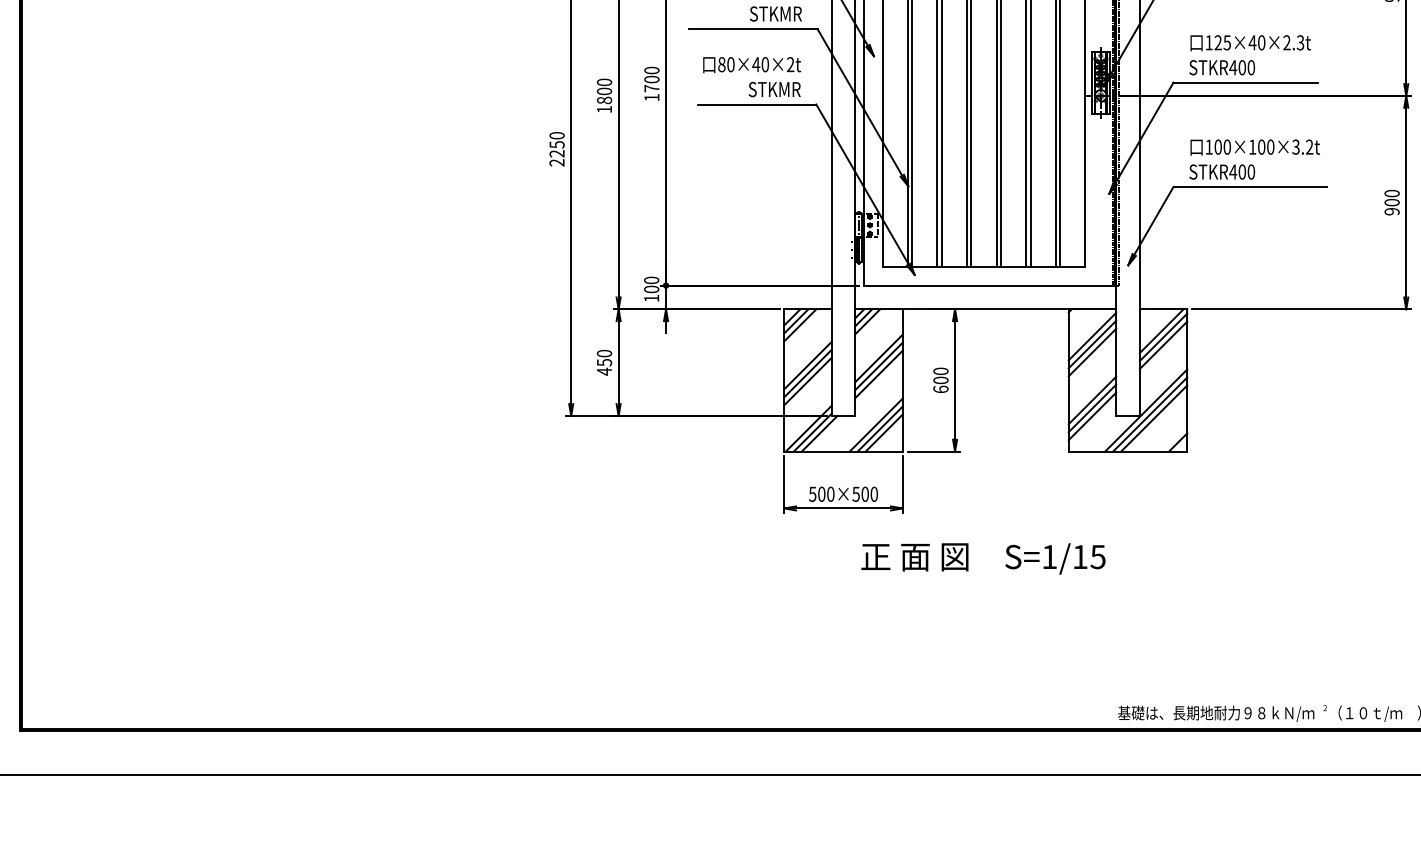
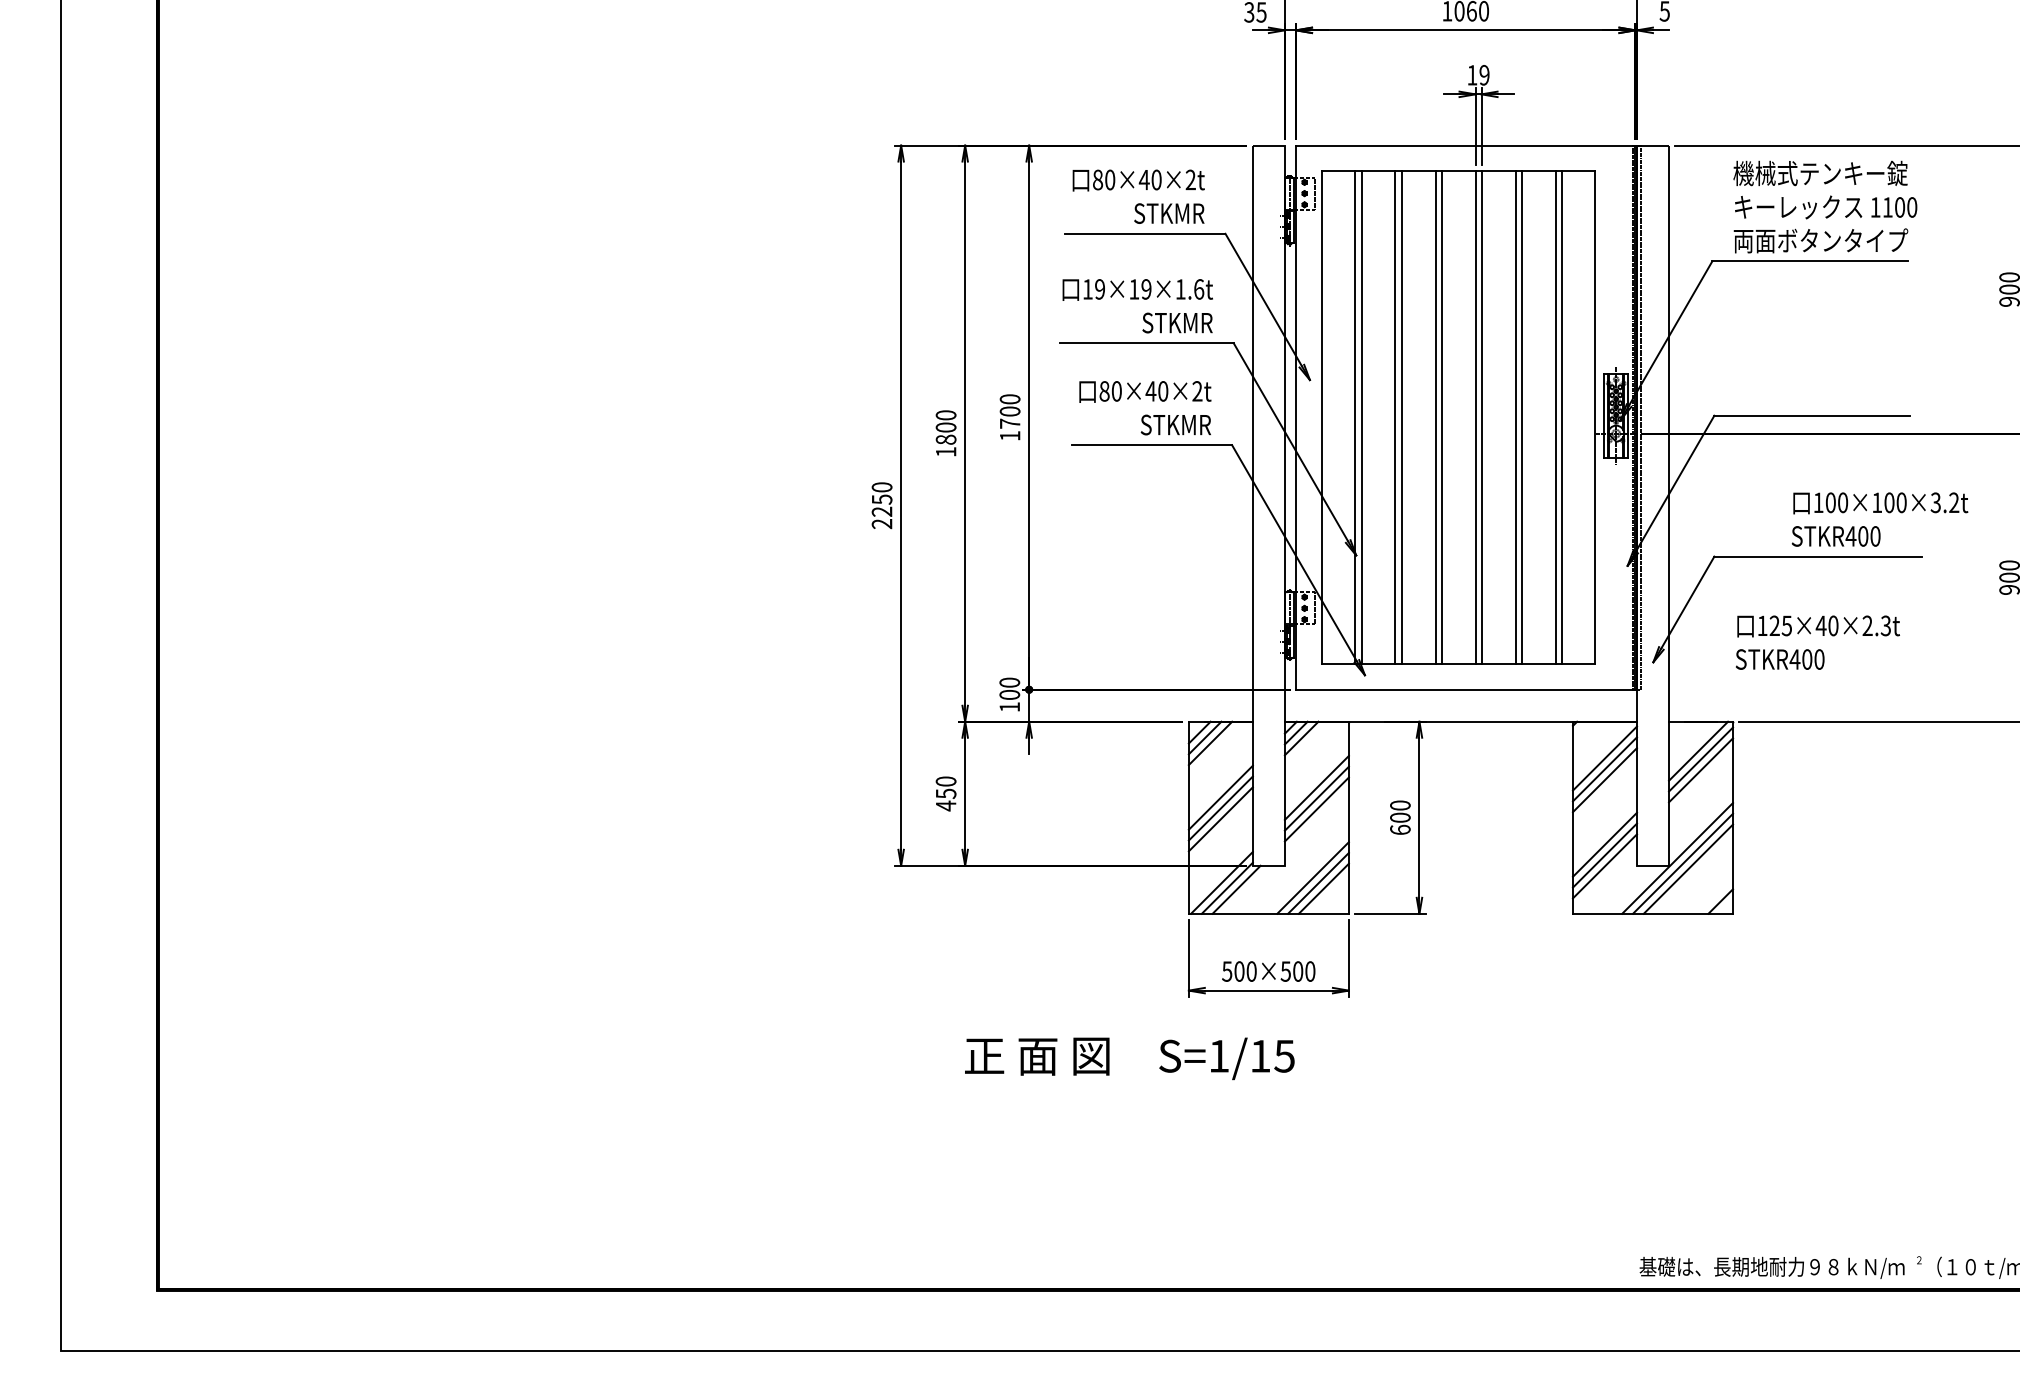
text: (1249, 55) -> (1817, 642), moved
text: (1254, 159) -> (1879, 519), moved
text: (983, 558) -> (1129, 1058), moved

